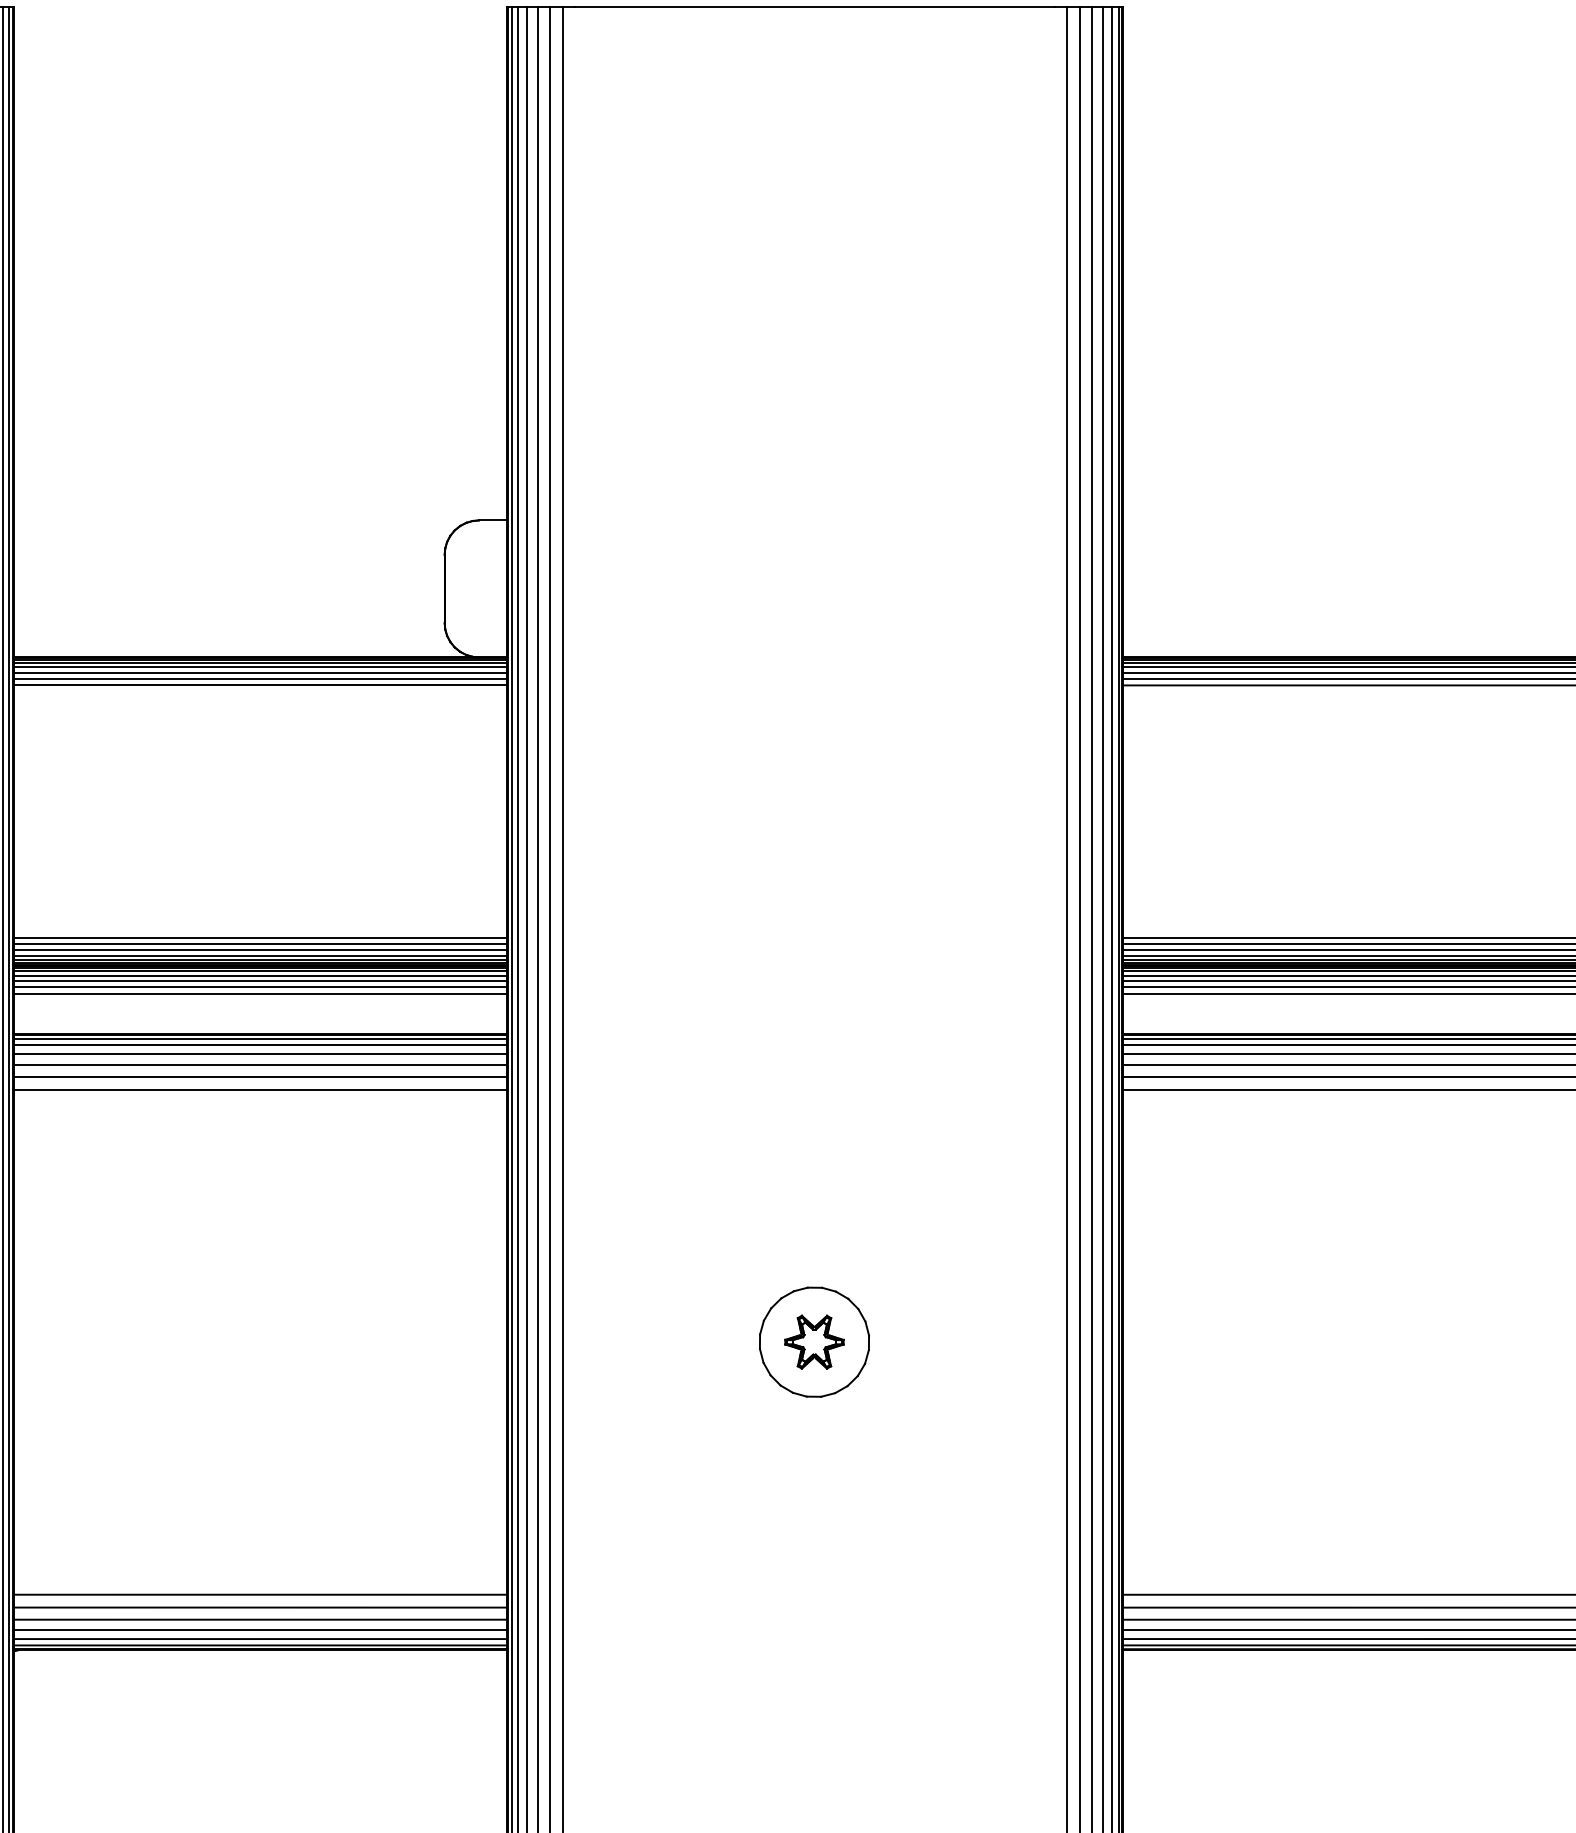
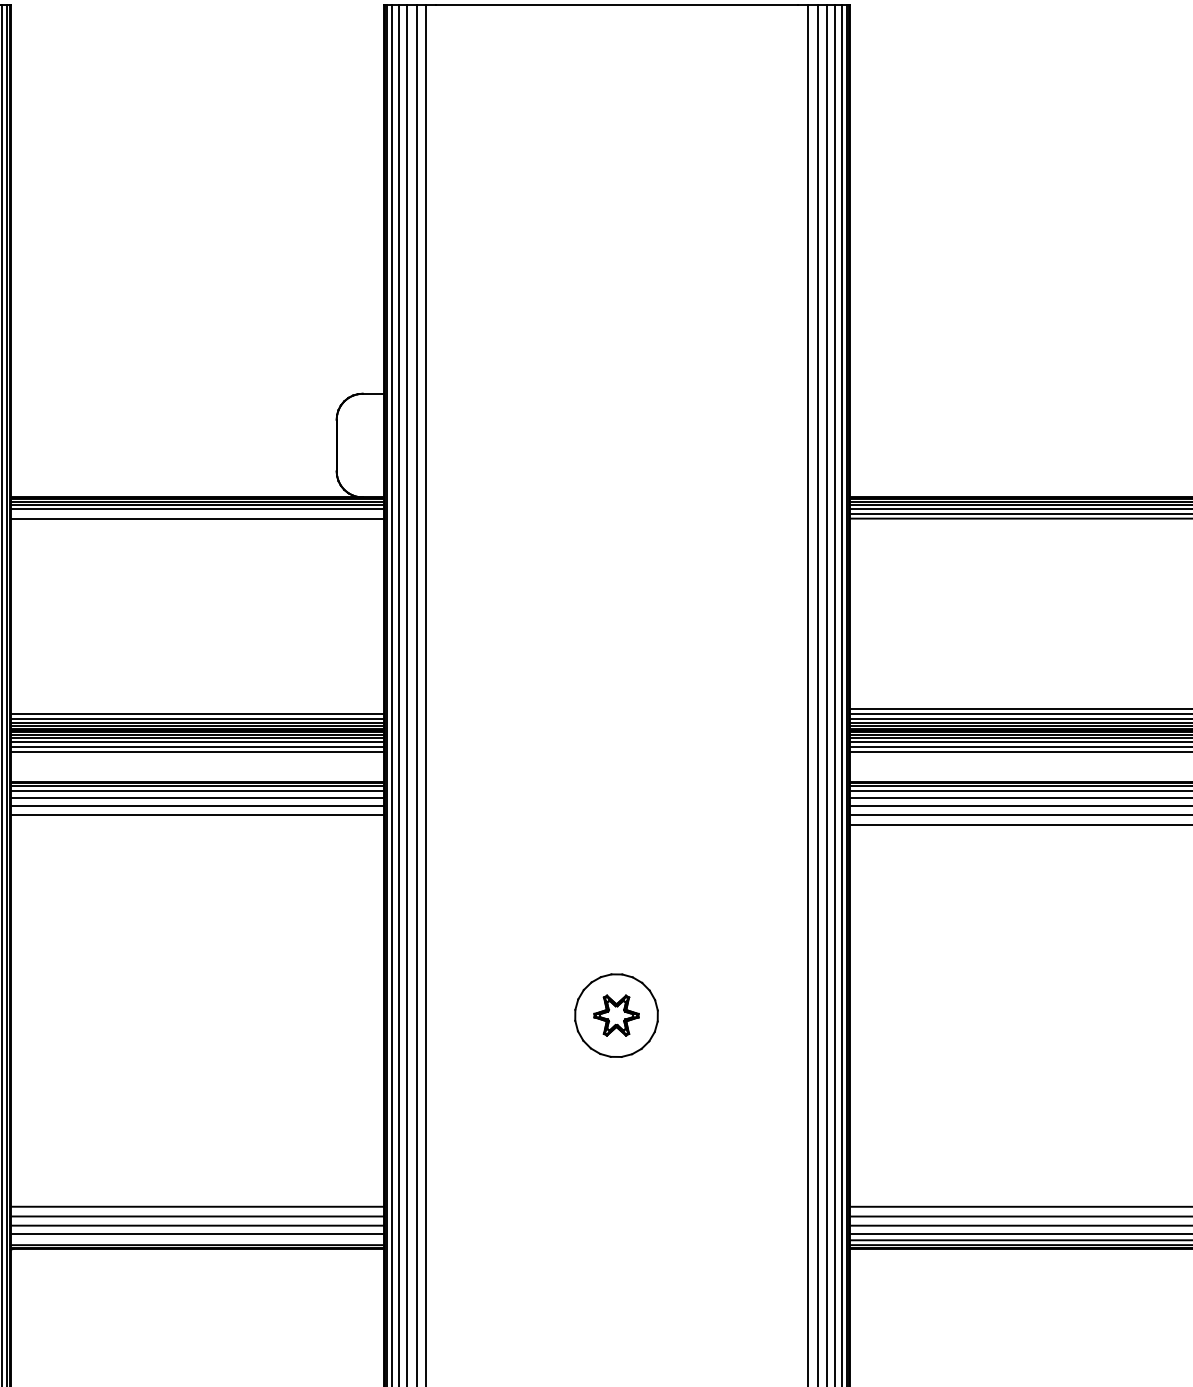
line: (259, 678) -> (196, 513), removed
line: (259, 937) -> (196, 709), removed
line: (259, 1089) -> (196, 824), removed
line: (259, 1639) -> (196, 1240), removed

